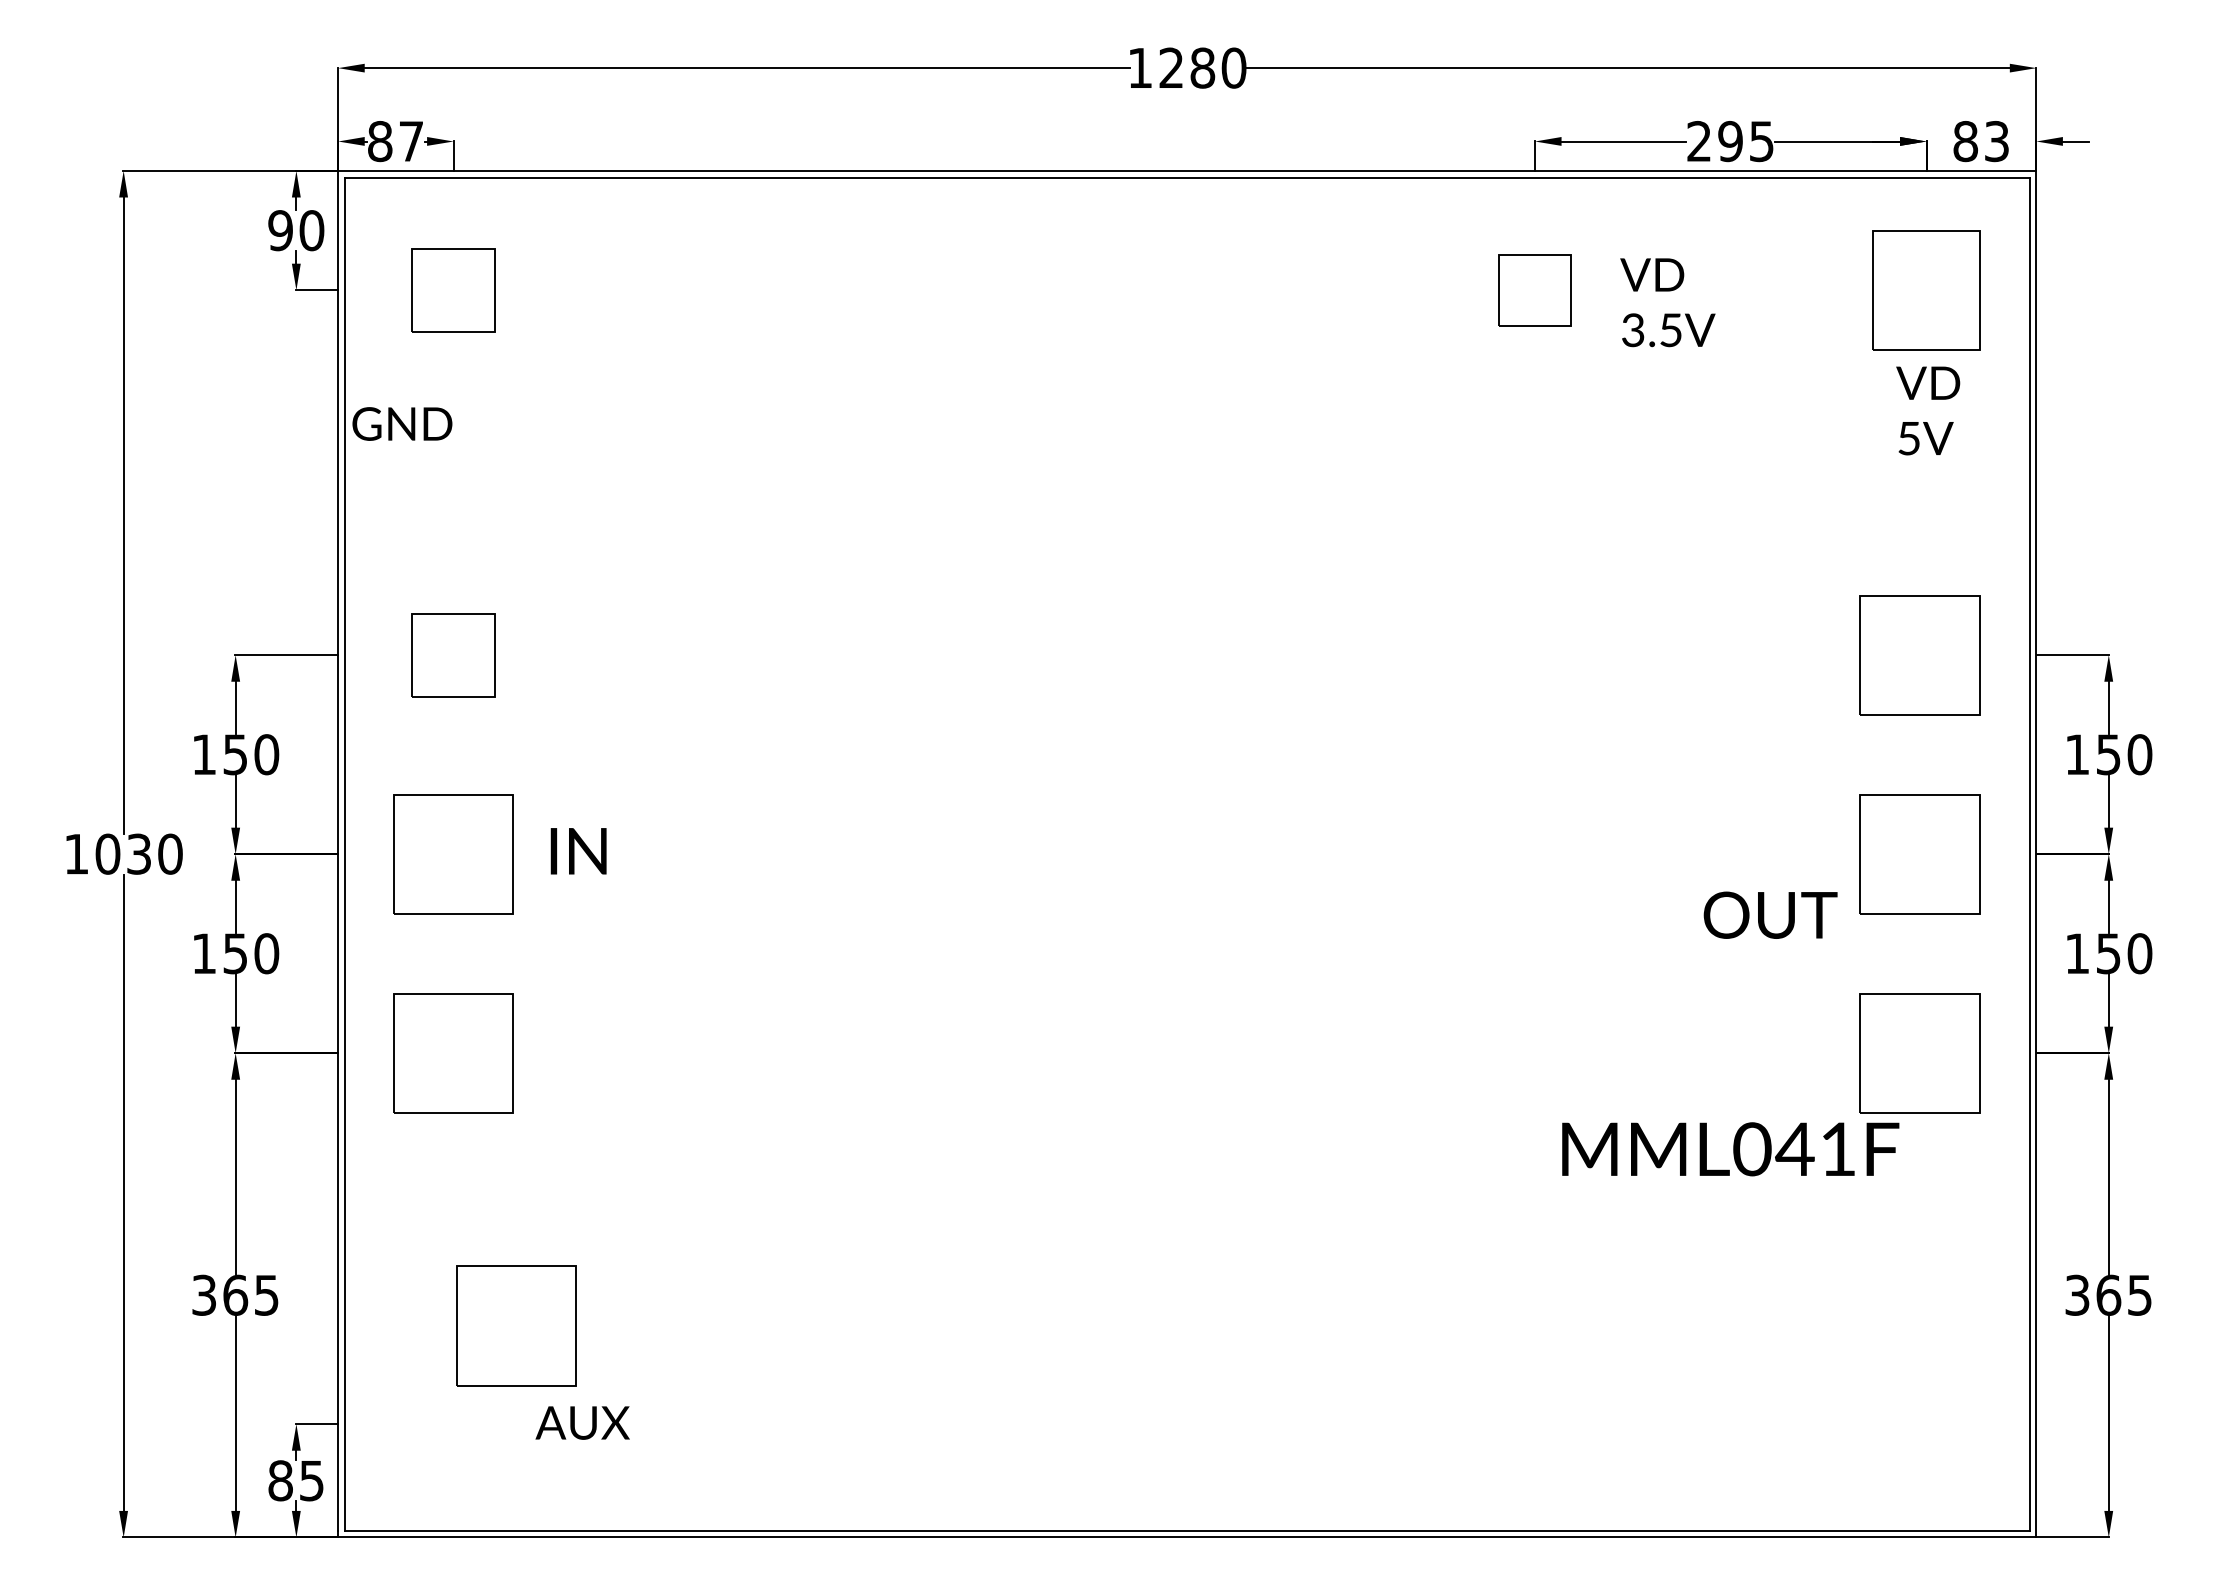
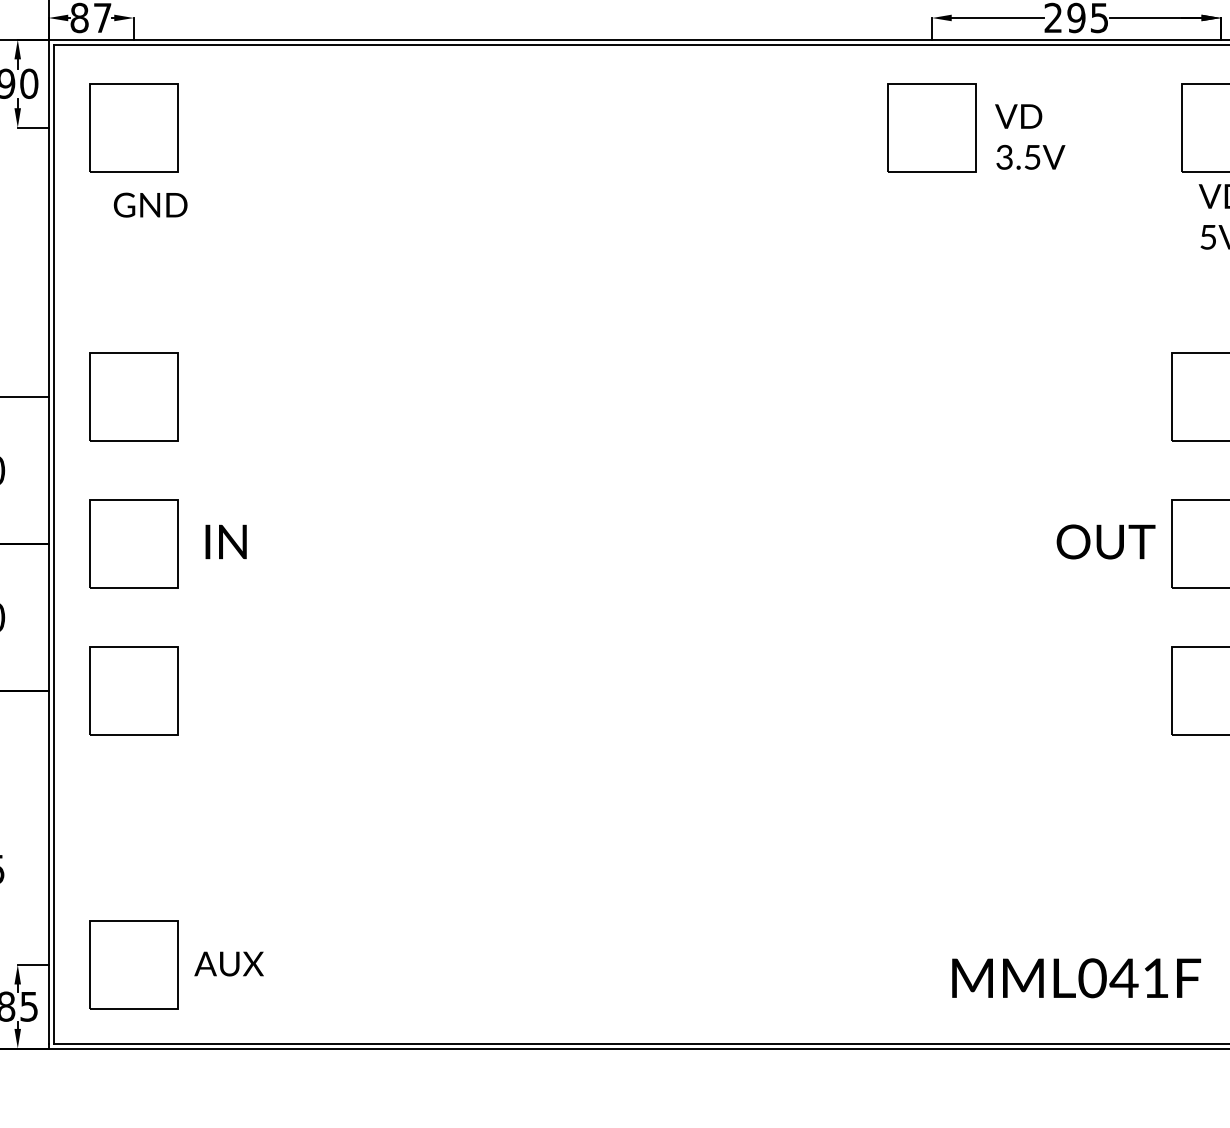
part: (453, 290) -> (133, 128), size x1.43
part: (1534, 290) -> (931, 128), size x1.67
text: (402, 423) -> (150, 204), moved
part: (453, 655) -> (133, 397), size x1.43
text: (1770, 914) -> (1105, 541), moved
text: (1730, 1149) -> (1076, 978), moved
part: (516, 1325) -> (133, 964), moved

